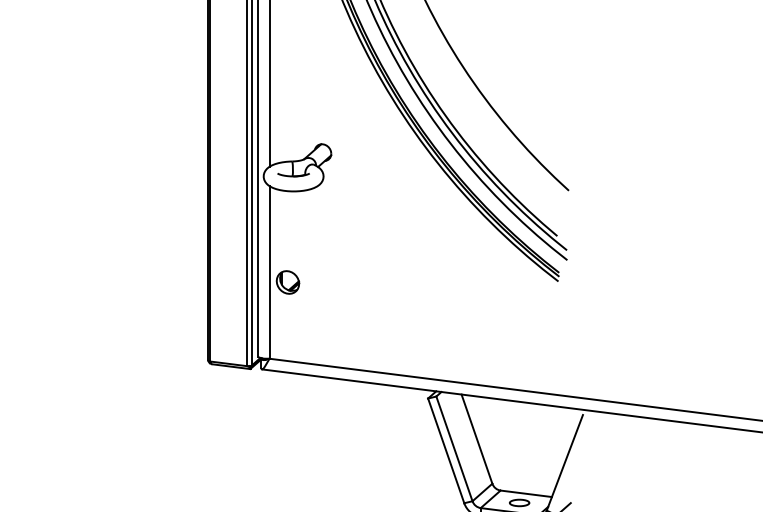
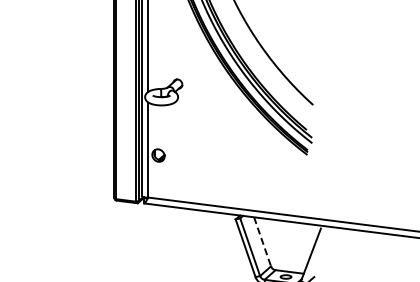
line: (476, 438) -> (262, 241), solid -> dashed

